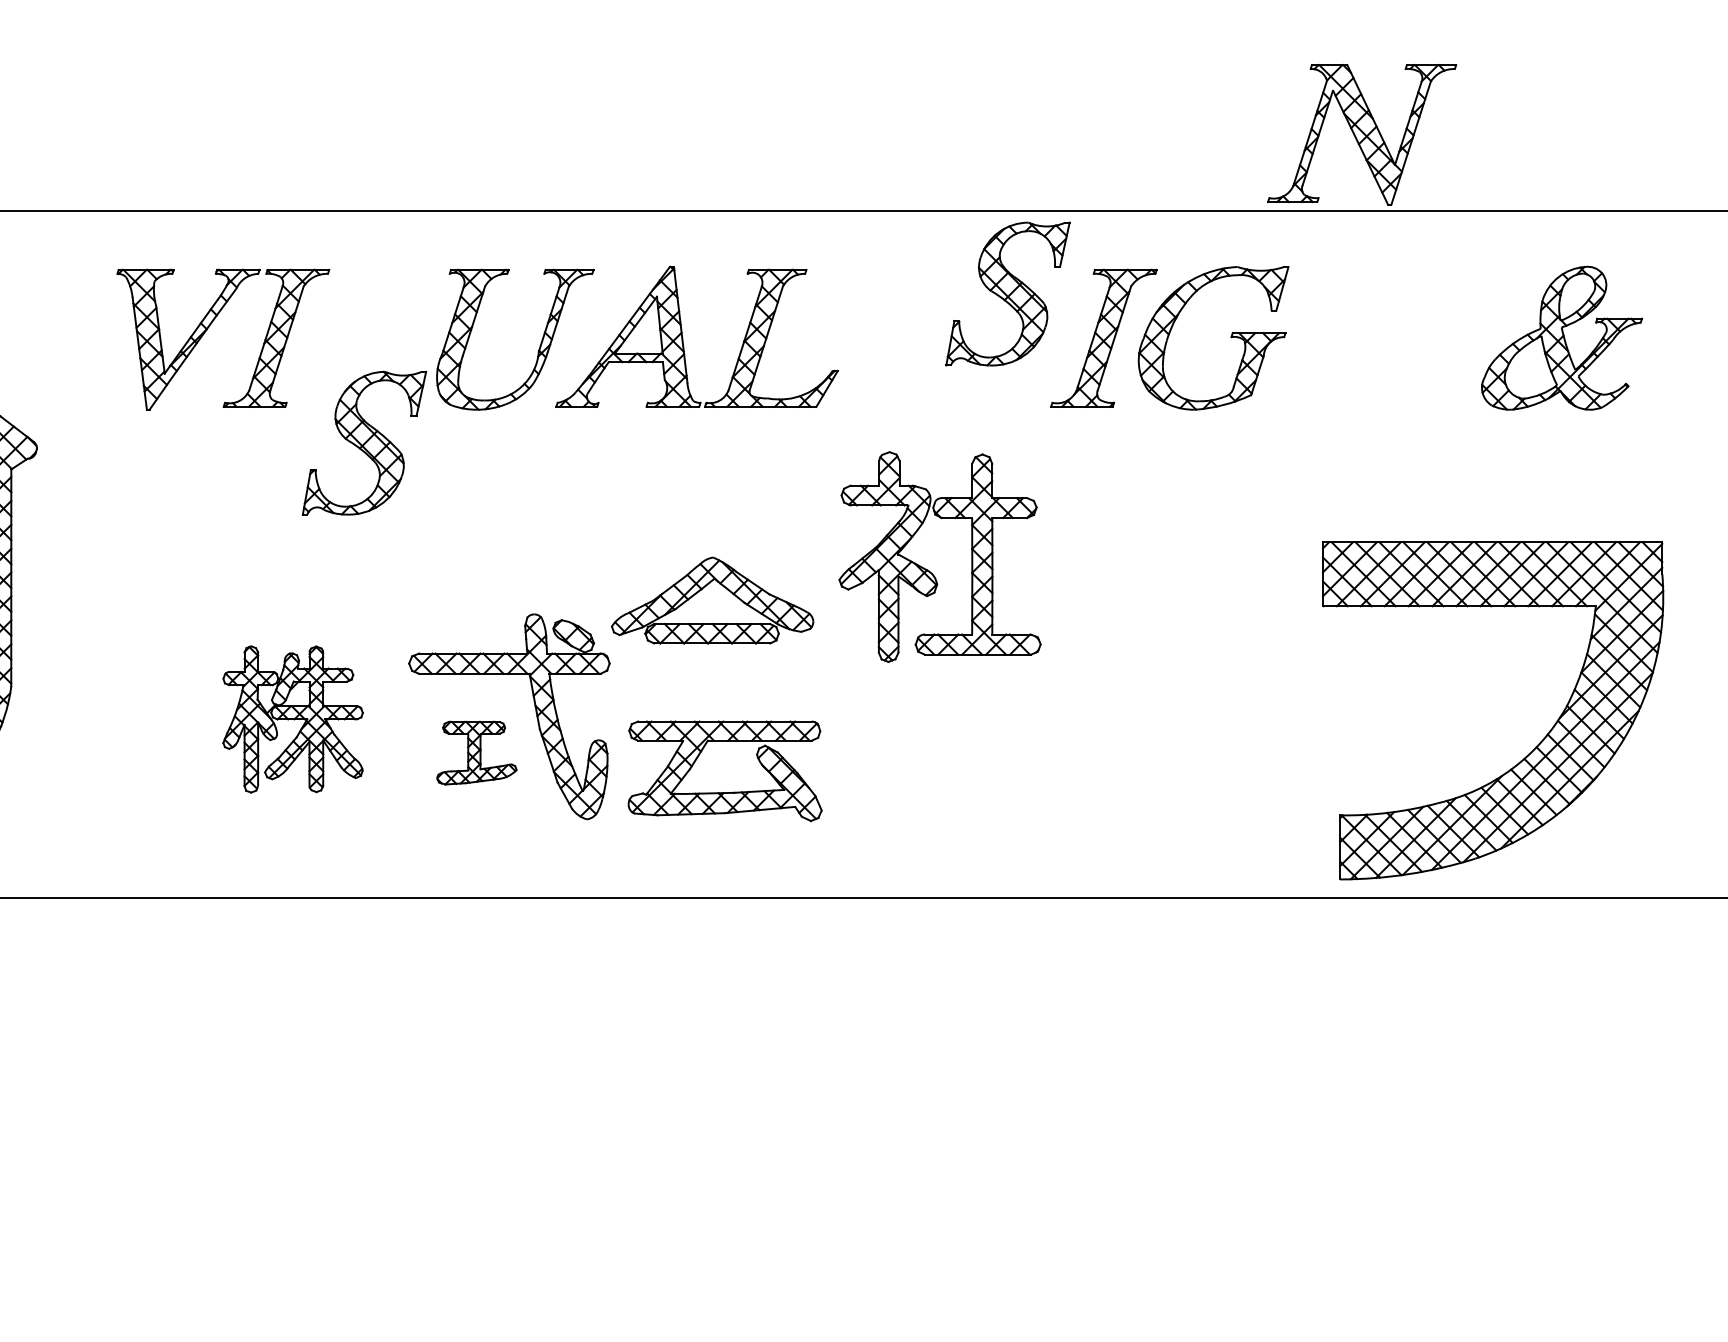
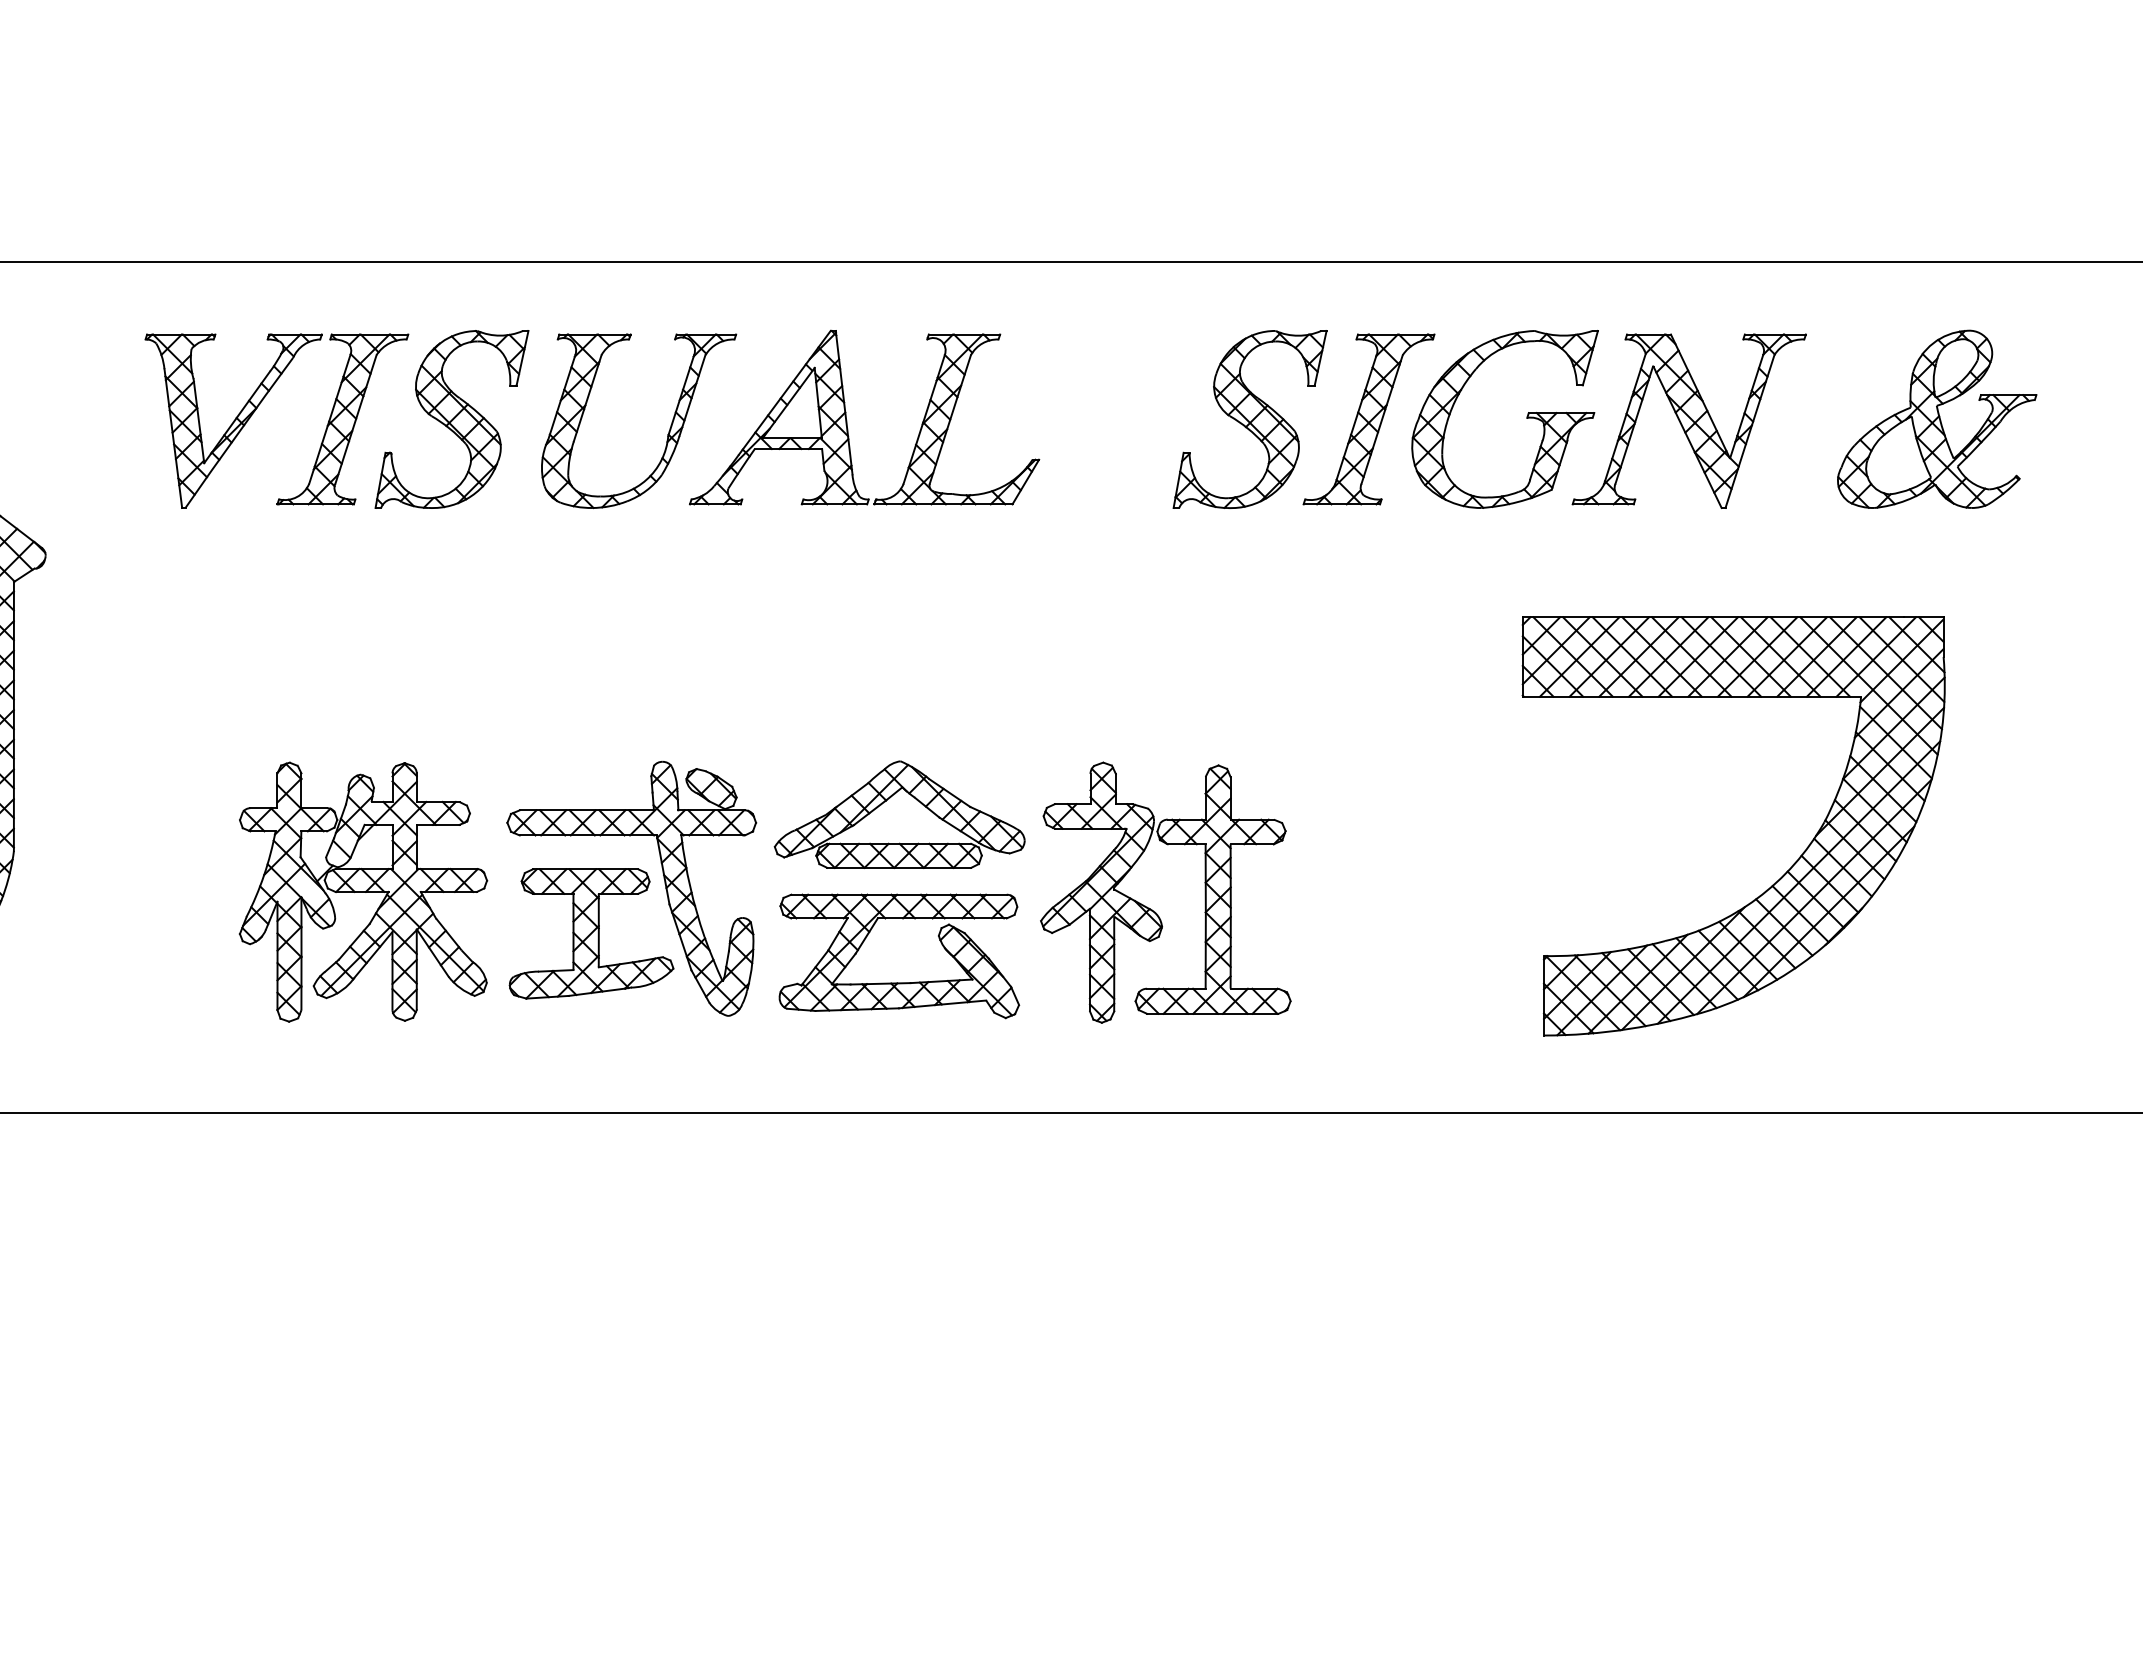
part: (1361, 134) -> (1688, 420), moved
part: (1007, 294) -> (1249, 419), moved
part: (364, 443) -> (451, 419), moved
part: (929, 570) -> (1152, 909), moved
part: (705, 587) -> (890, 798), moved
part: (293, 718) -> (363, 891), size x1.43
part: (1532, 750) -> (1782, 875), moved
part: (476, 752) -> (591, 933), size x1.67

